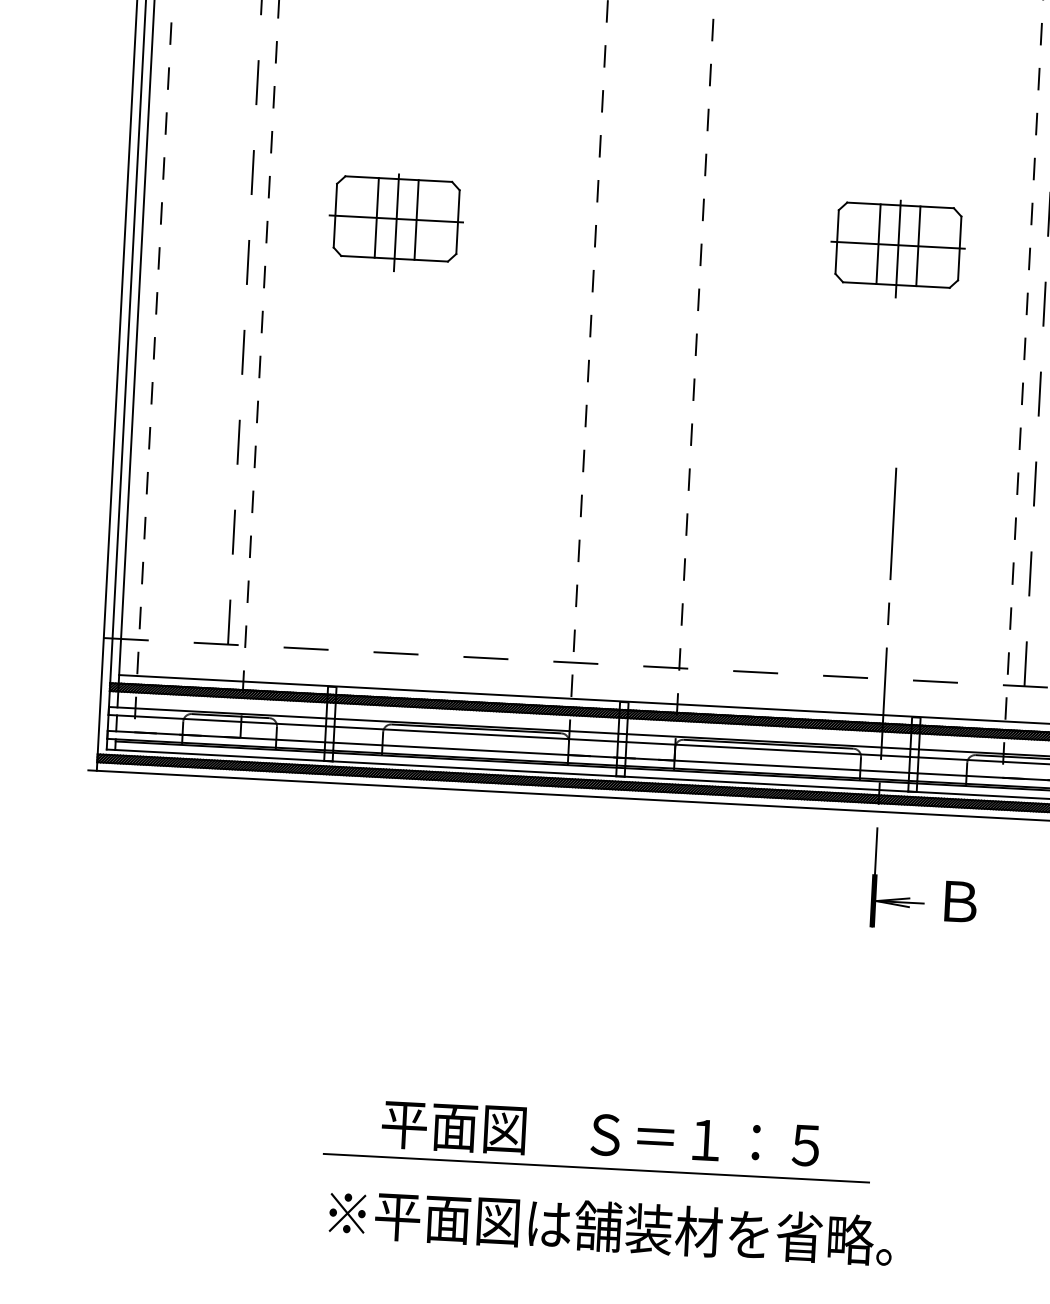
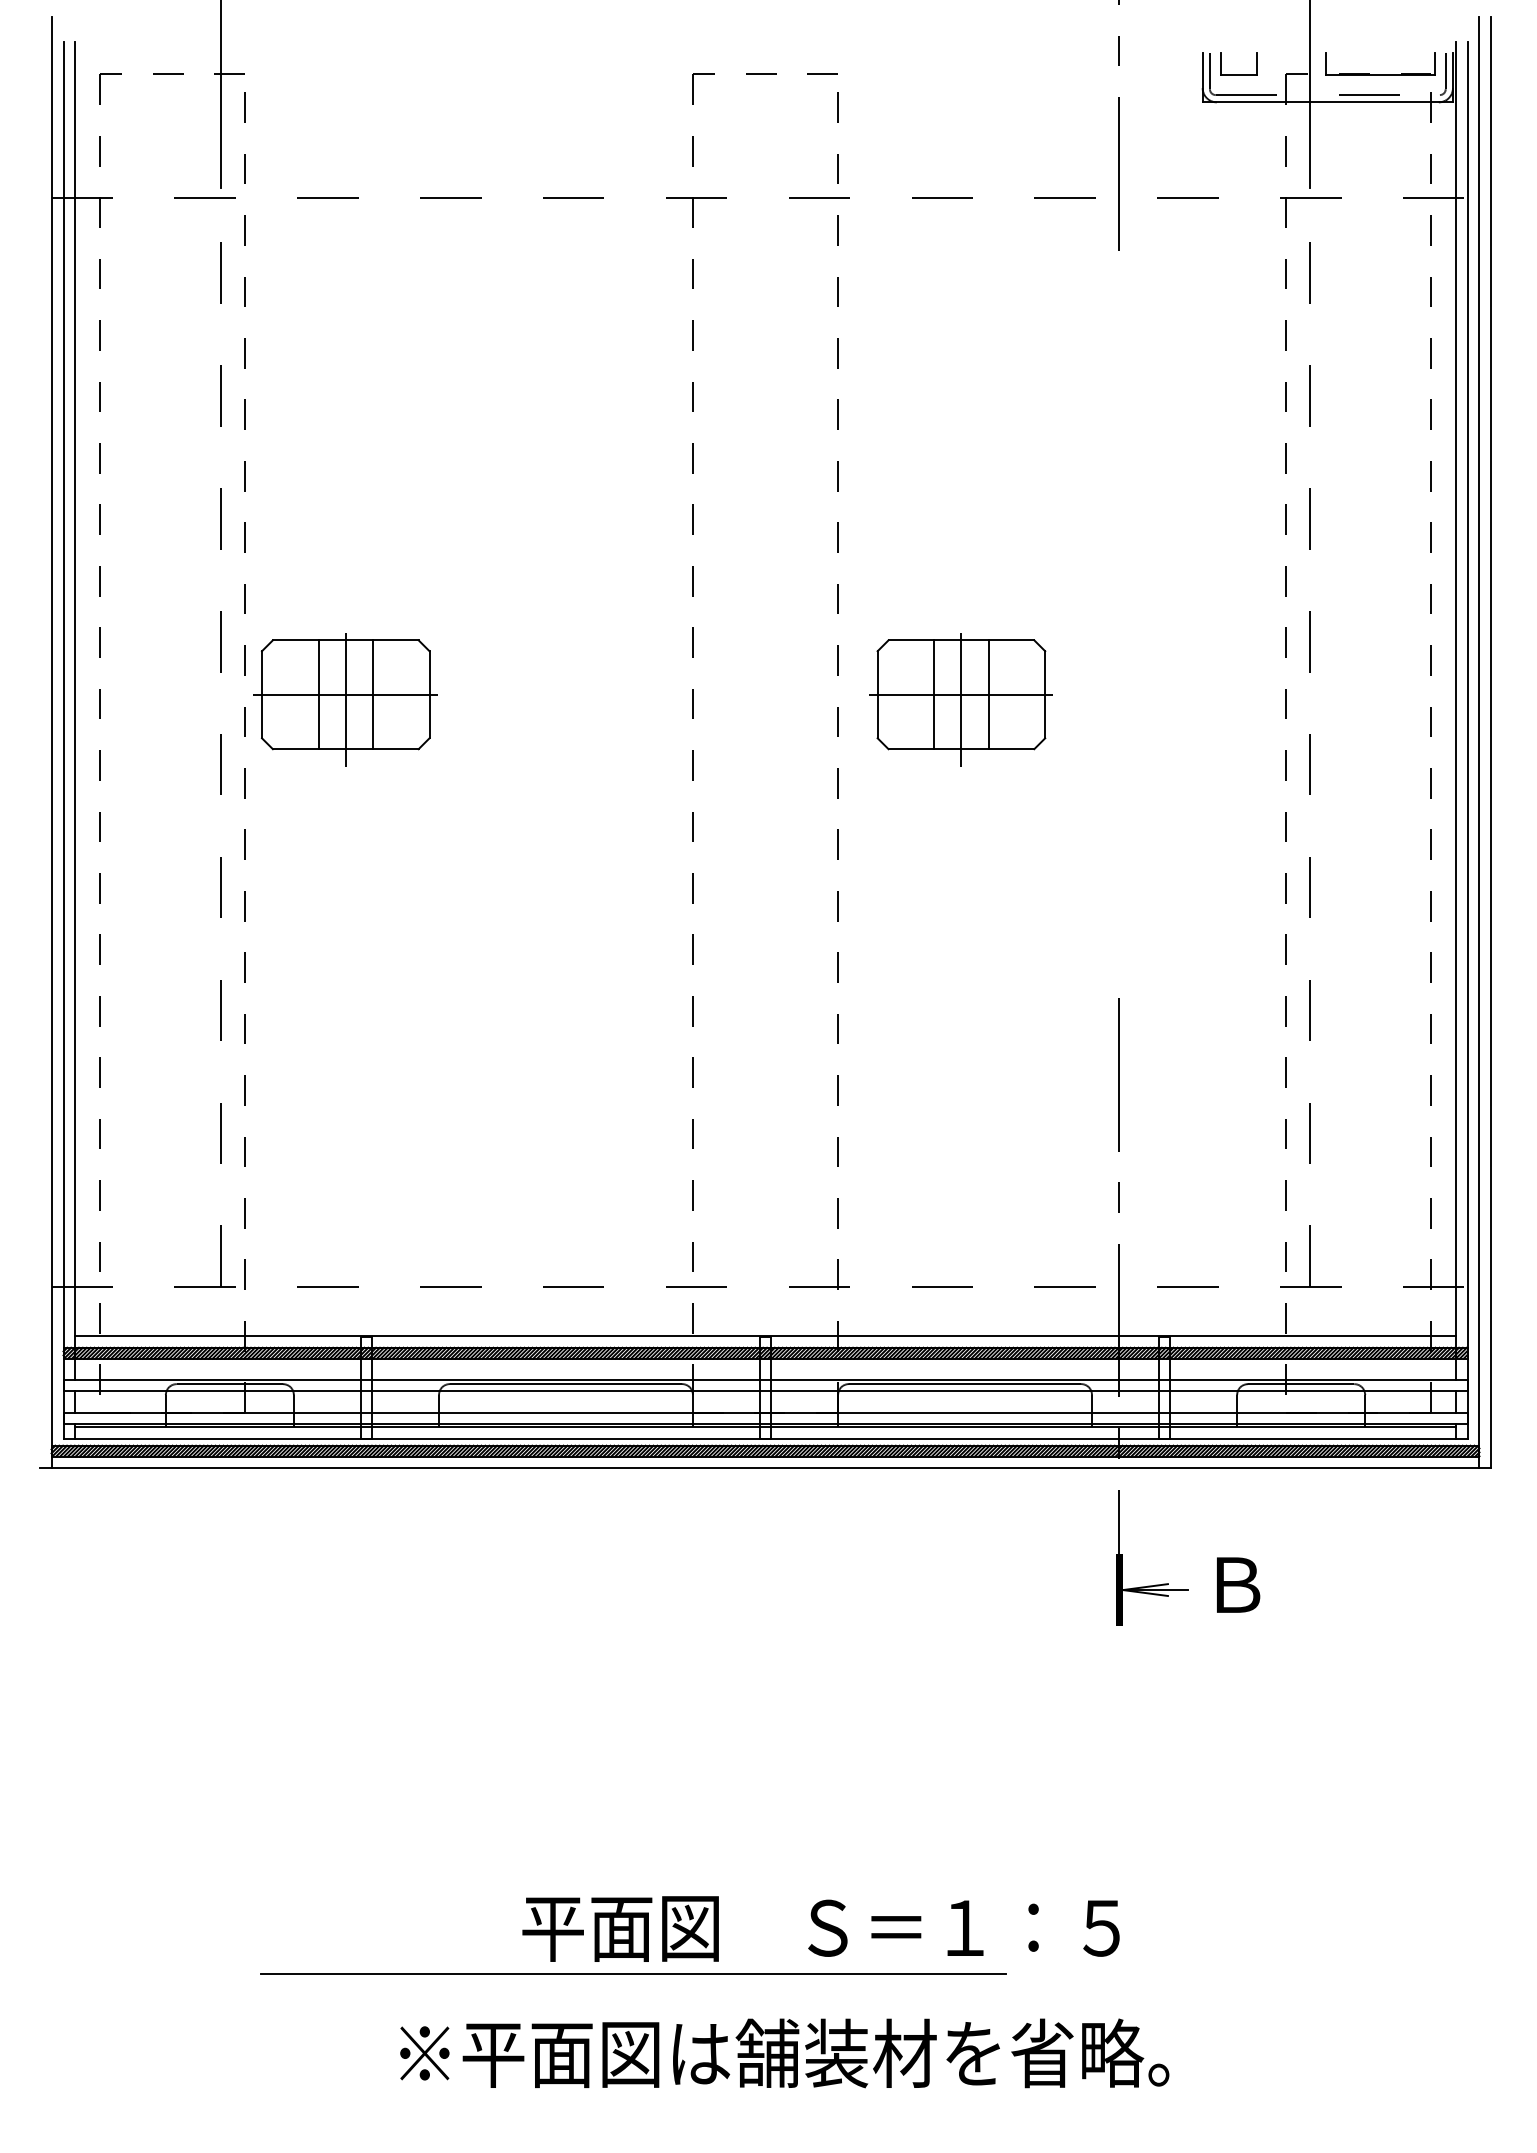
part: (396, 222) -> (345, 699), moved
part: (897, 248) -> (960, 699), moved
text: (600, 1134) -> (820, 1928), moved
line: (596, 1167) -> (633, 1973), moved

